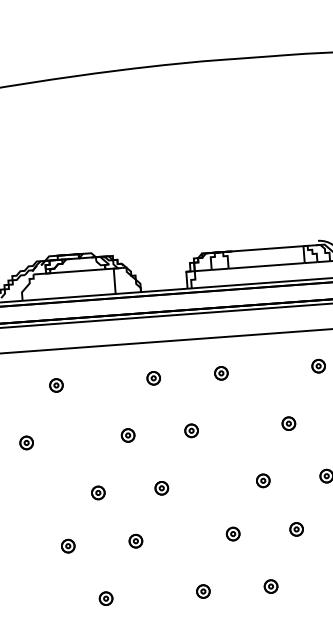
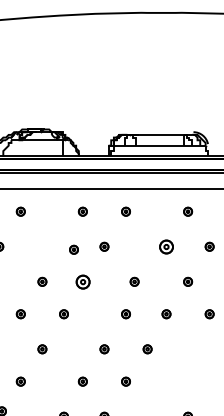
part: (288, 423) -> (166, 246), size x1.6
part: (127, 435) -> (73, 249), moved
part: (263, 480) -> (134, 281), moved
part: (161, 487) -> (82, 281), size x1.6

